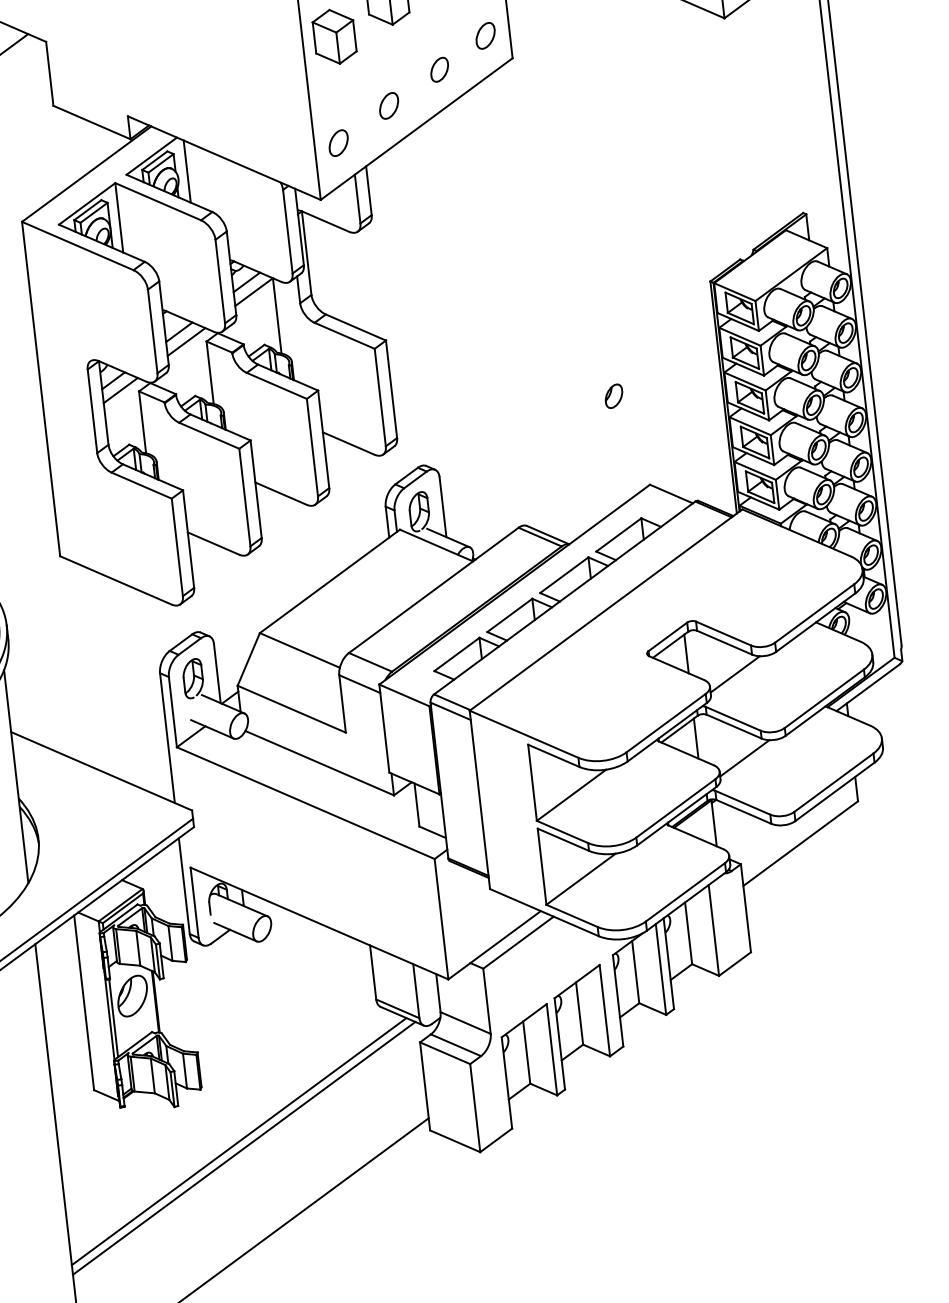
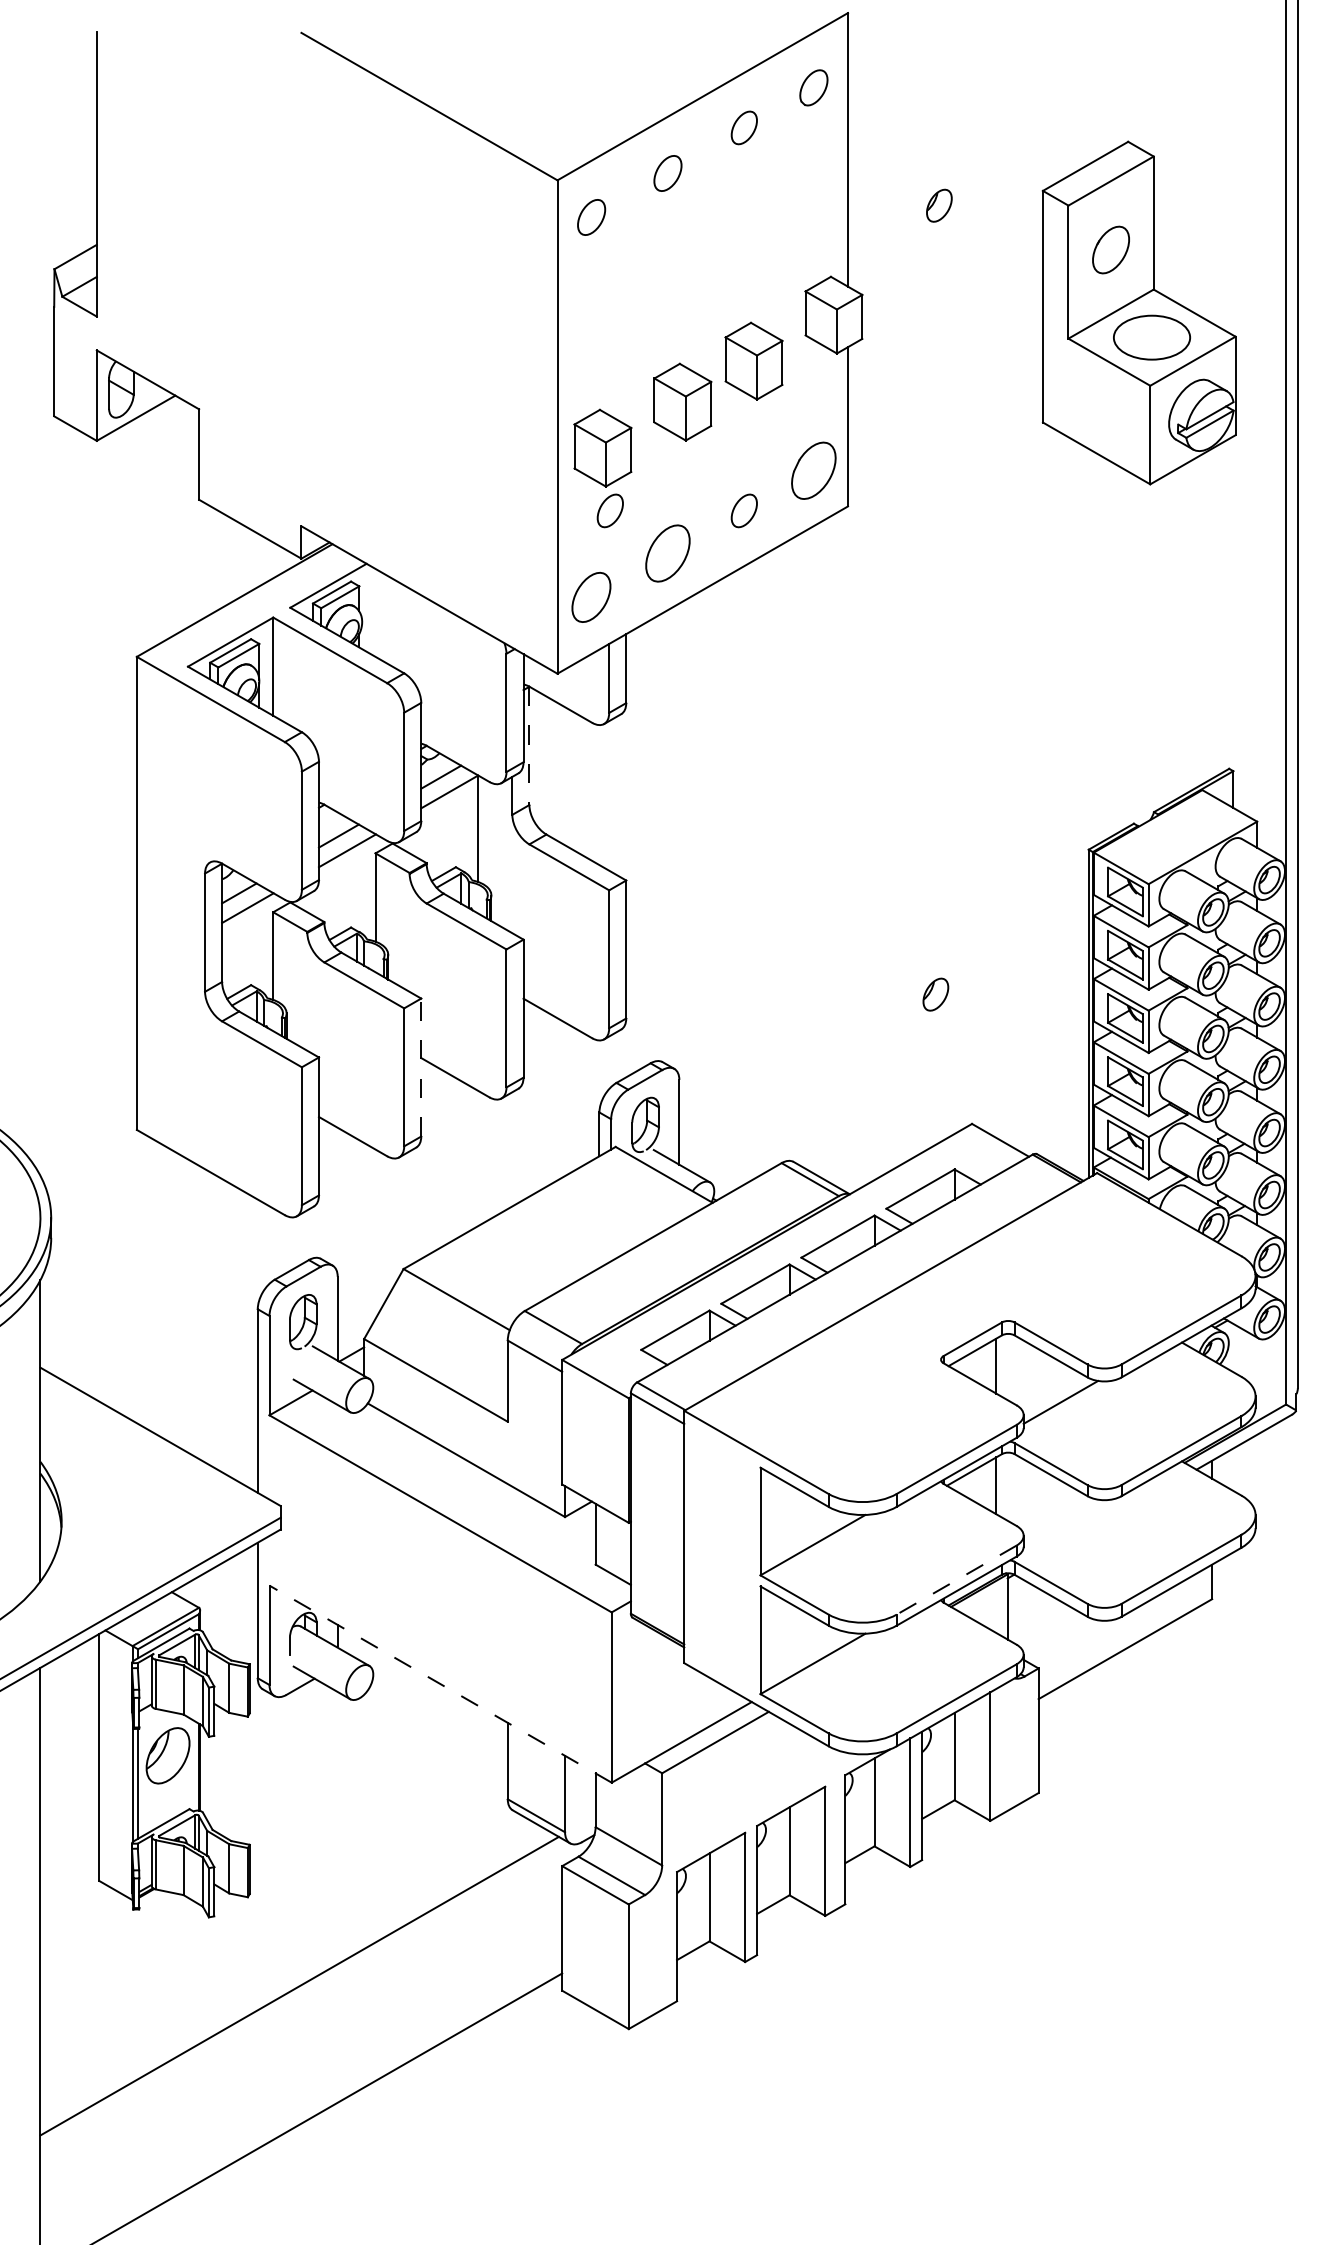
part: (485, 35) -> (813, 470), size x1.6
part: (344, 80) -> (609, 510), added
part: (388, 105) -> (667, 552), size x1.6
part: (338, 142) -> (591, 596), size x1.4
line: (187, 171) -> (375, 612), removed
line: (306, 253) -> (529, 746), solid -> dashed
line: (256, 489) -> (421, 1067), solid -> dashed
line: (744, 757) -> (1060, 1520), removed
line: (675, 808) -> (956, 1580), solid -> dashed
line: (319, 923) -> (440, 1683), solid -> dashed
line: (238, 1141) -> (293, 1975), removed

